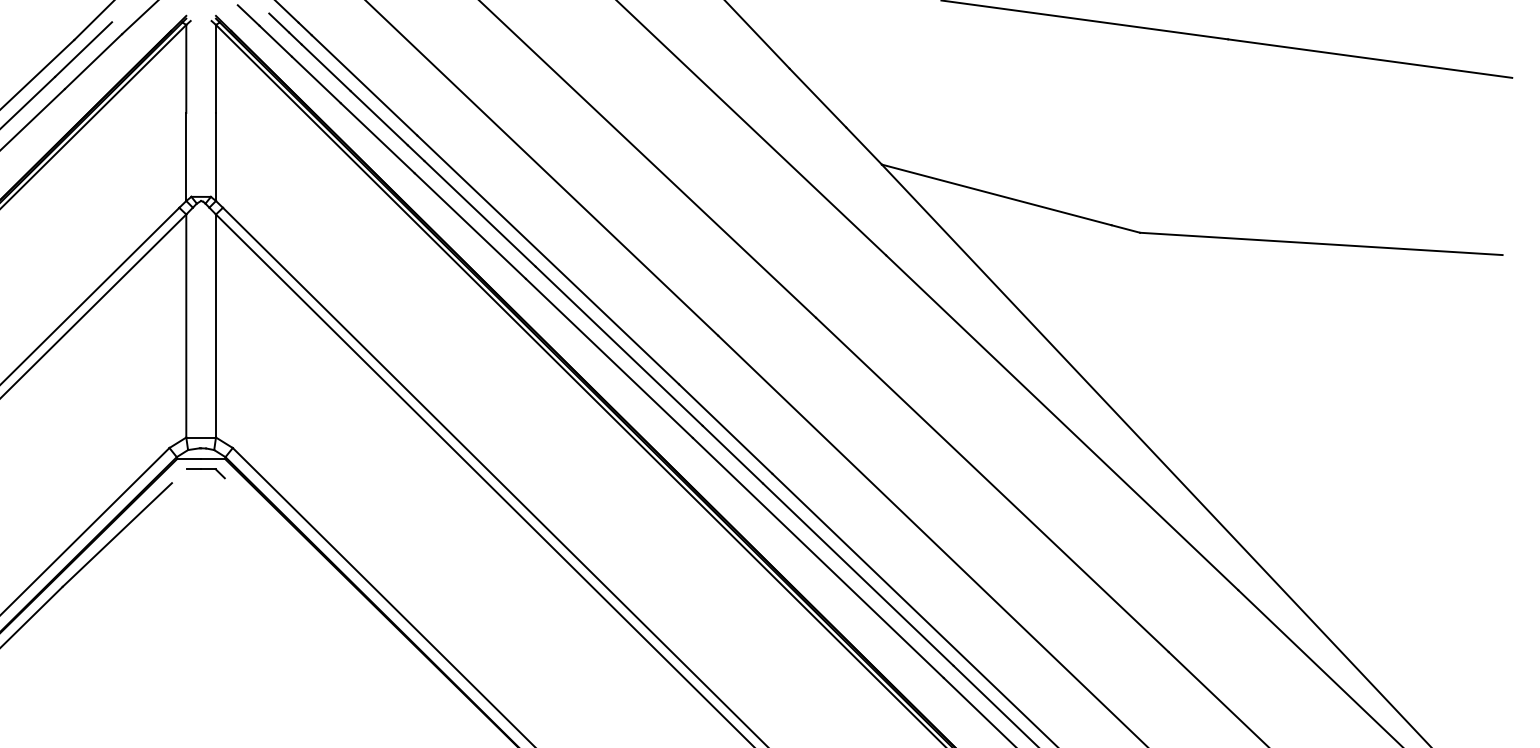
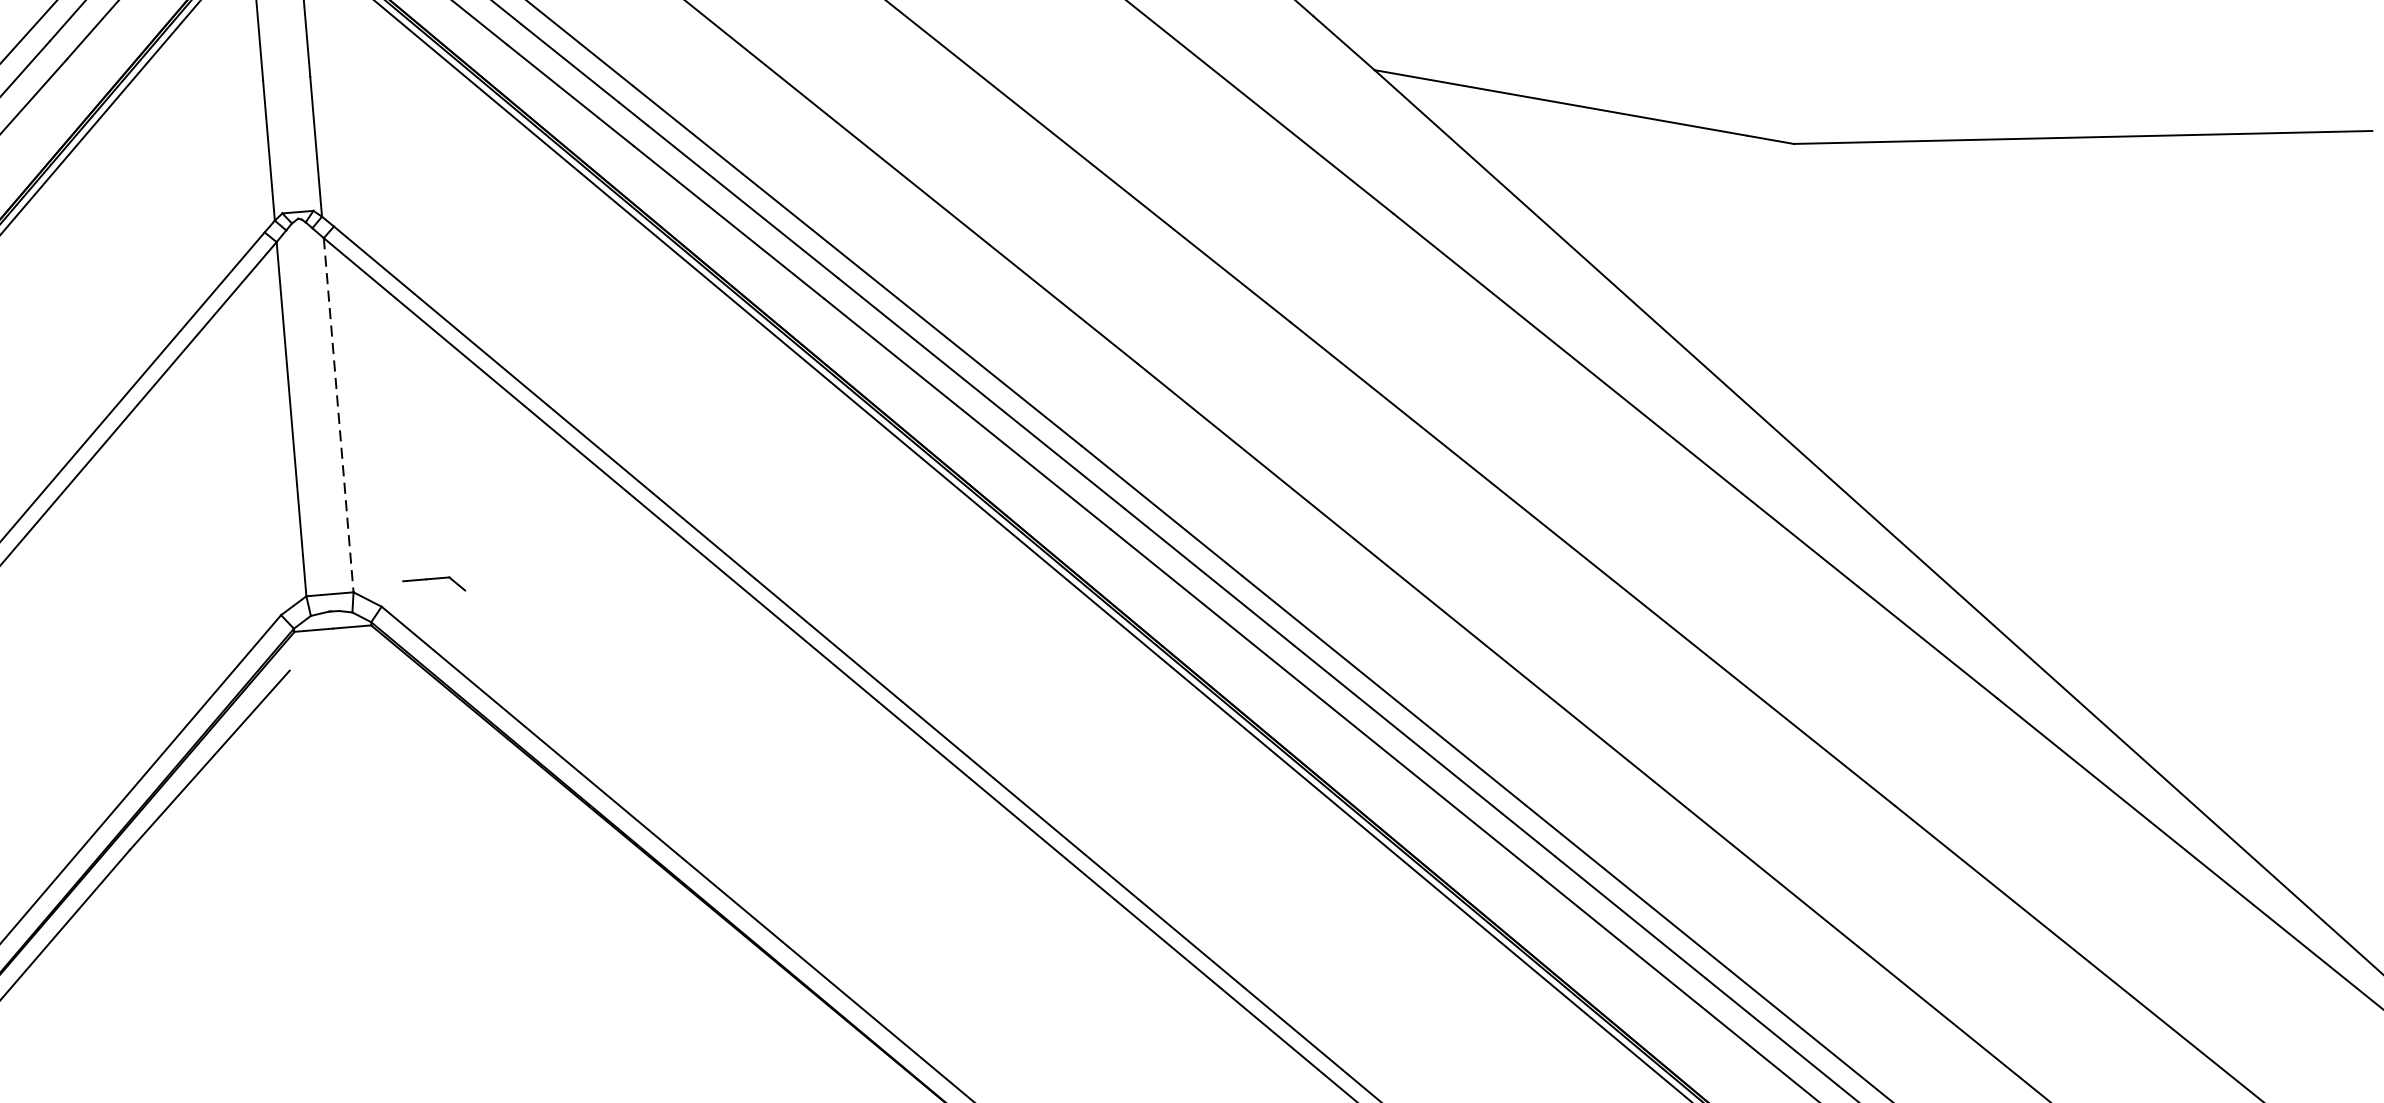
line: (216, 326) -> (339, 415), solid -> dashed
part: (205, 473) -> (433, 585), moved

